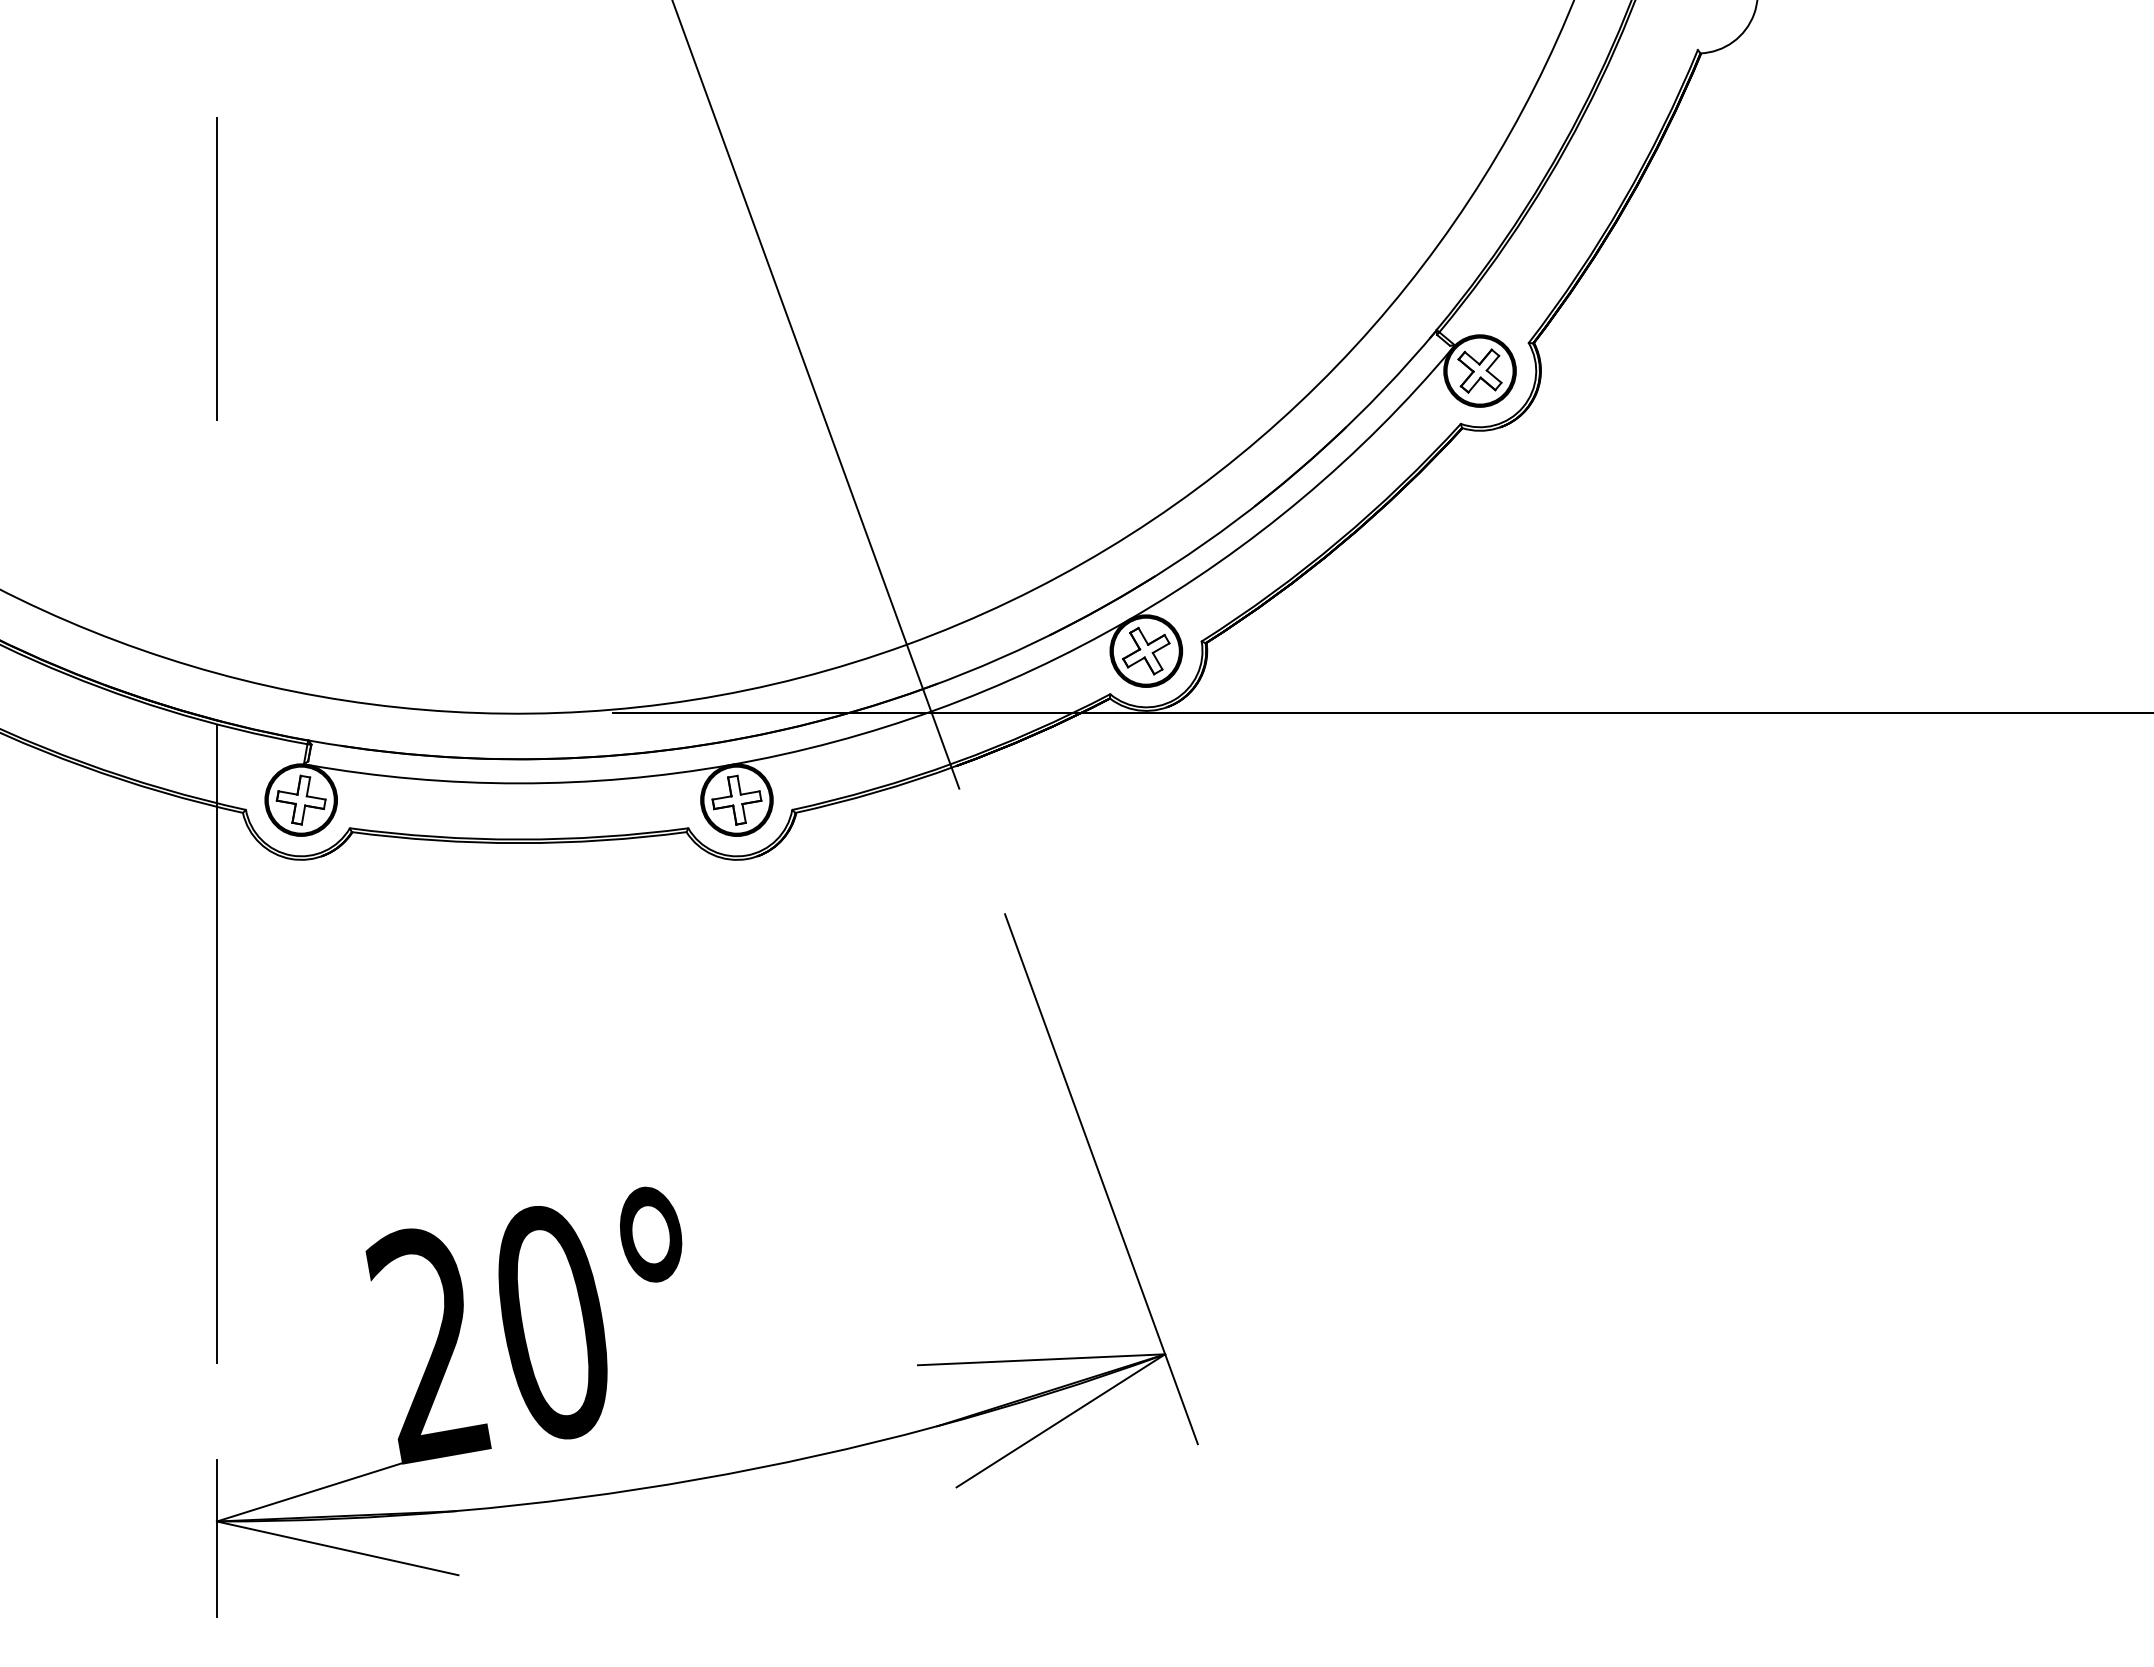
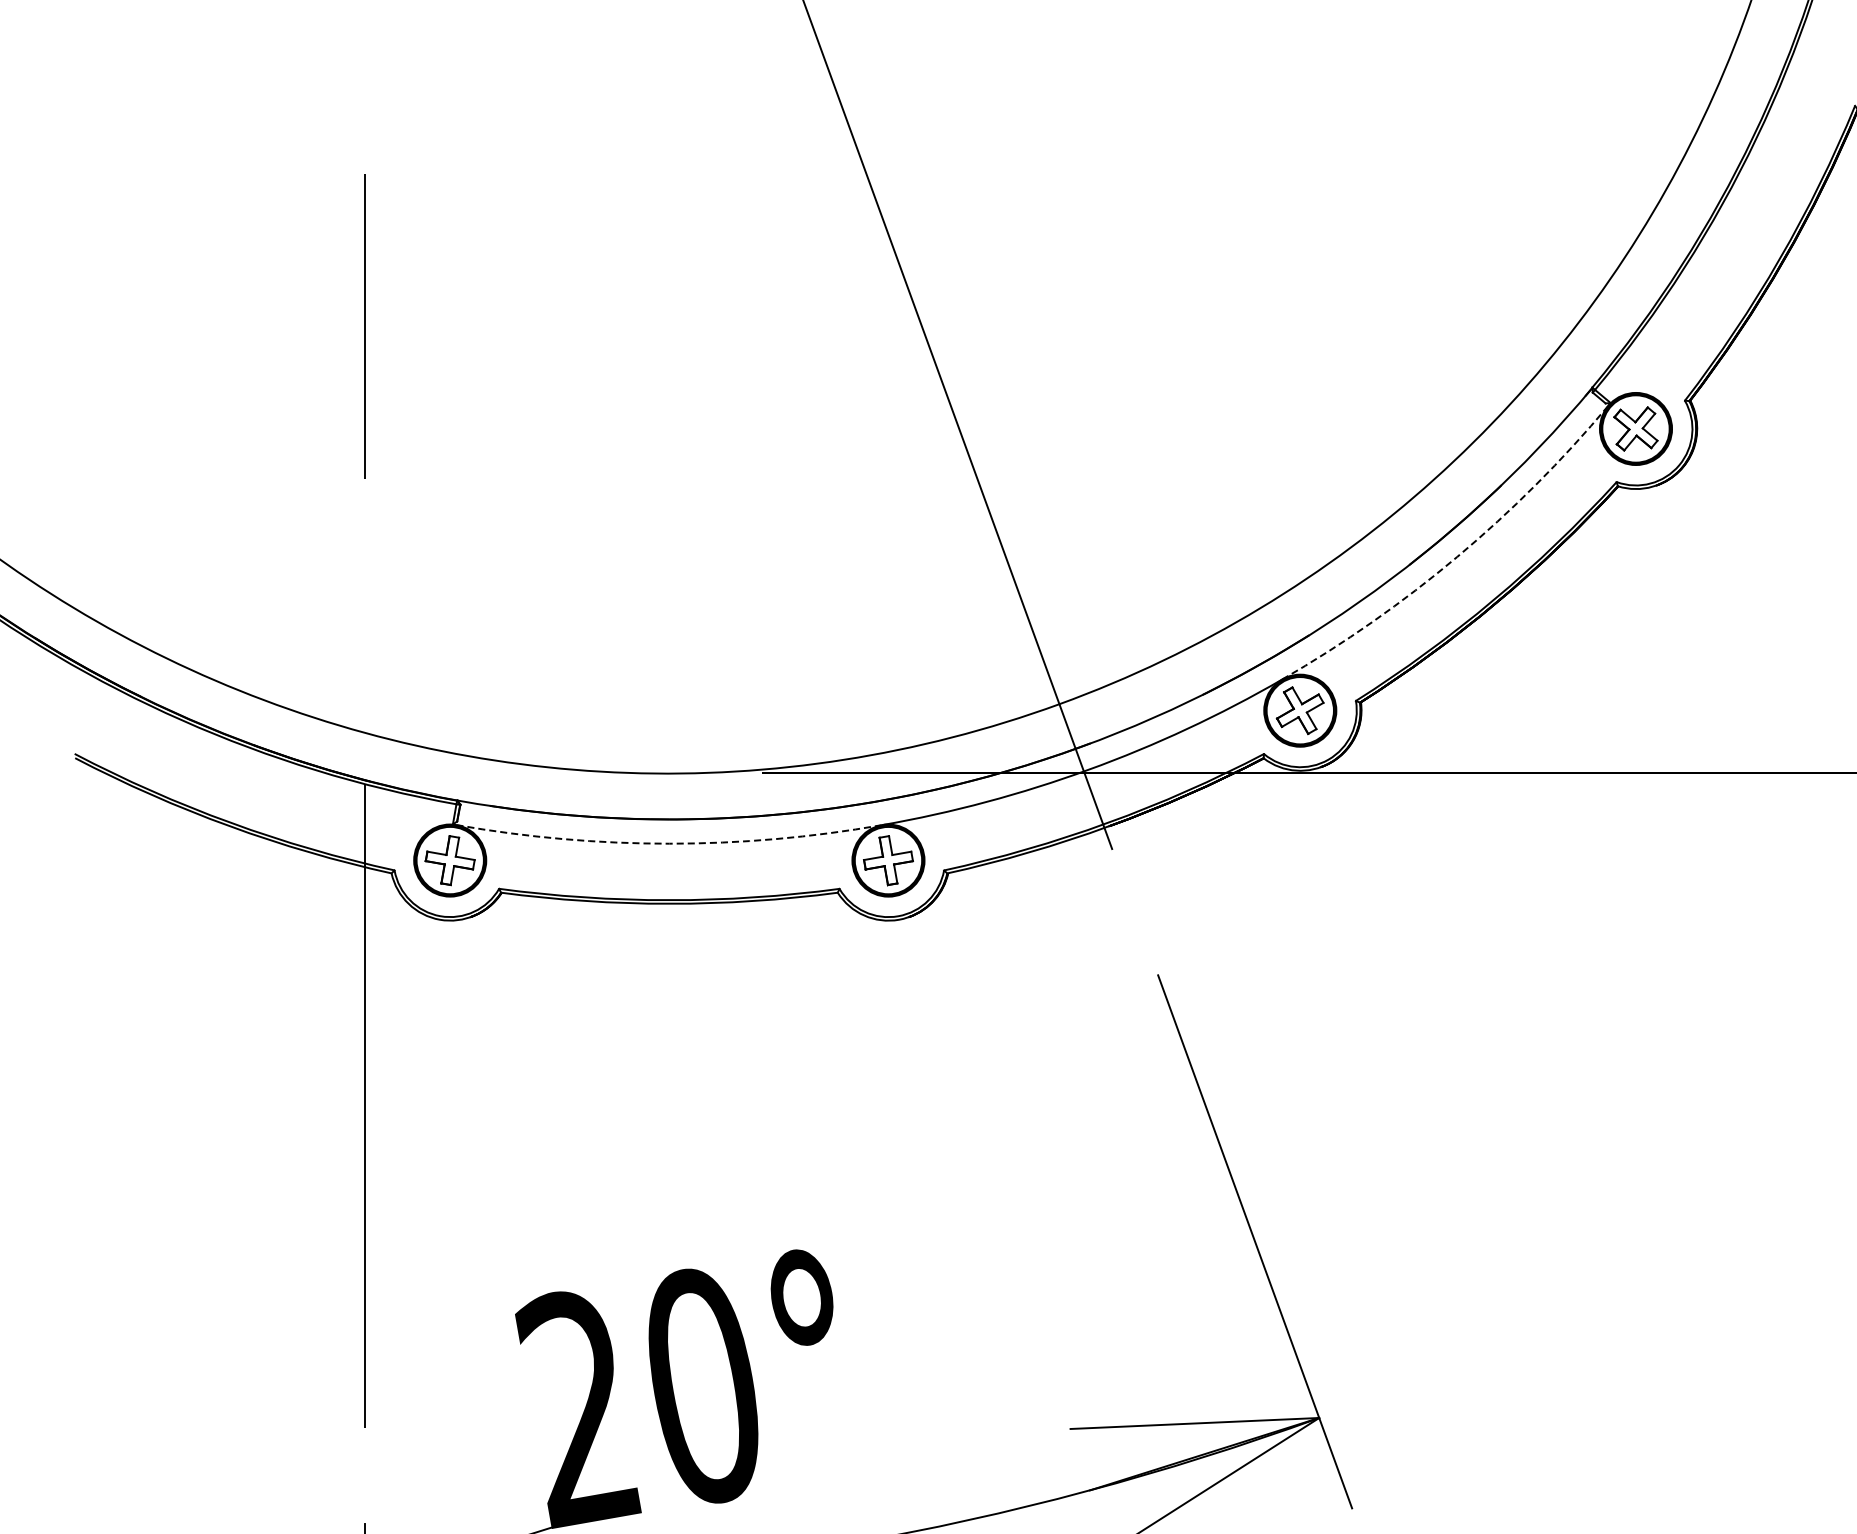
arc: (1302, 498) -> (1457, 557), solid -> dashed
arc: (519, 783) -> (669, 843), solid -> dashed

